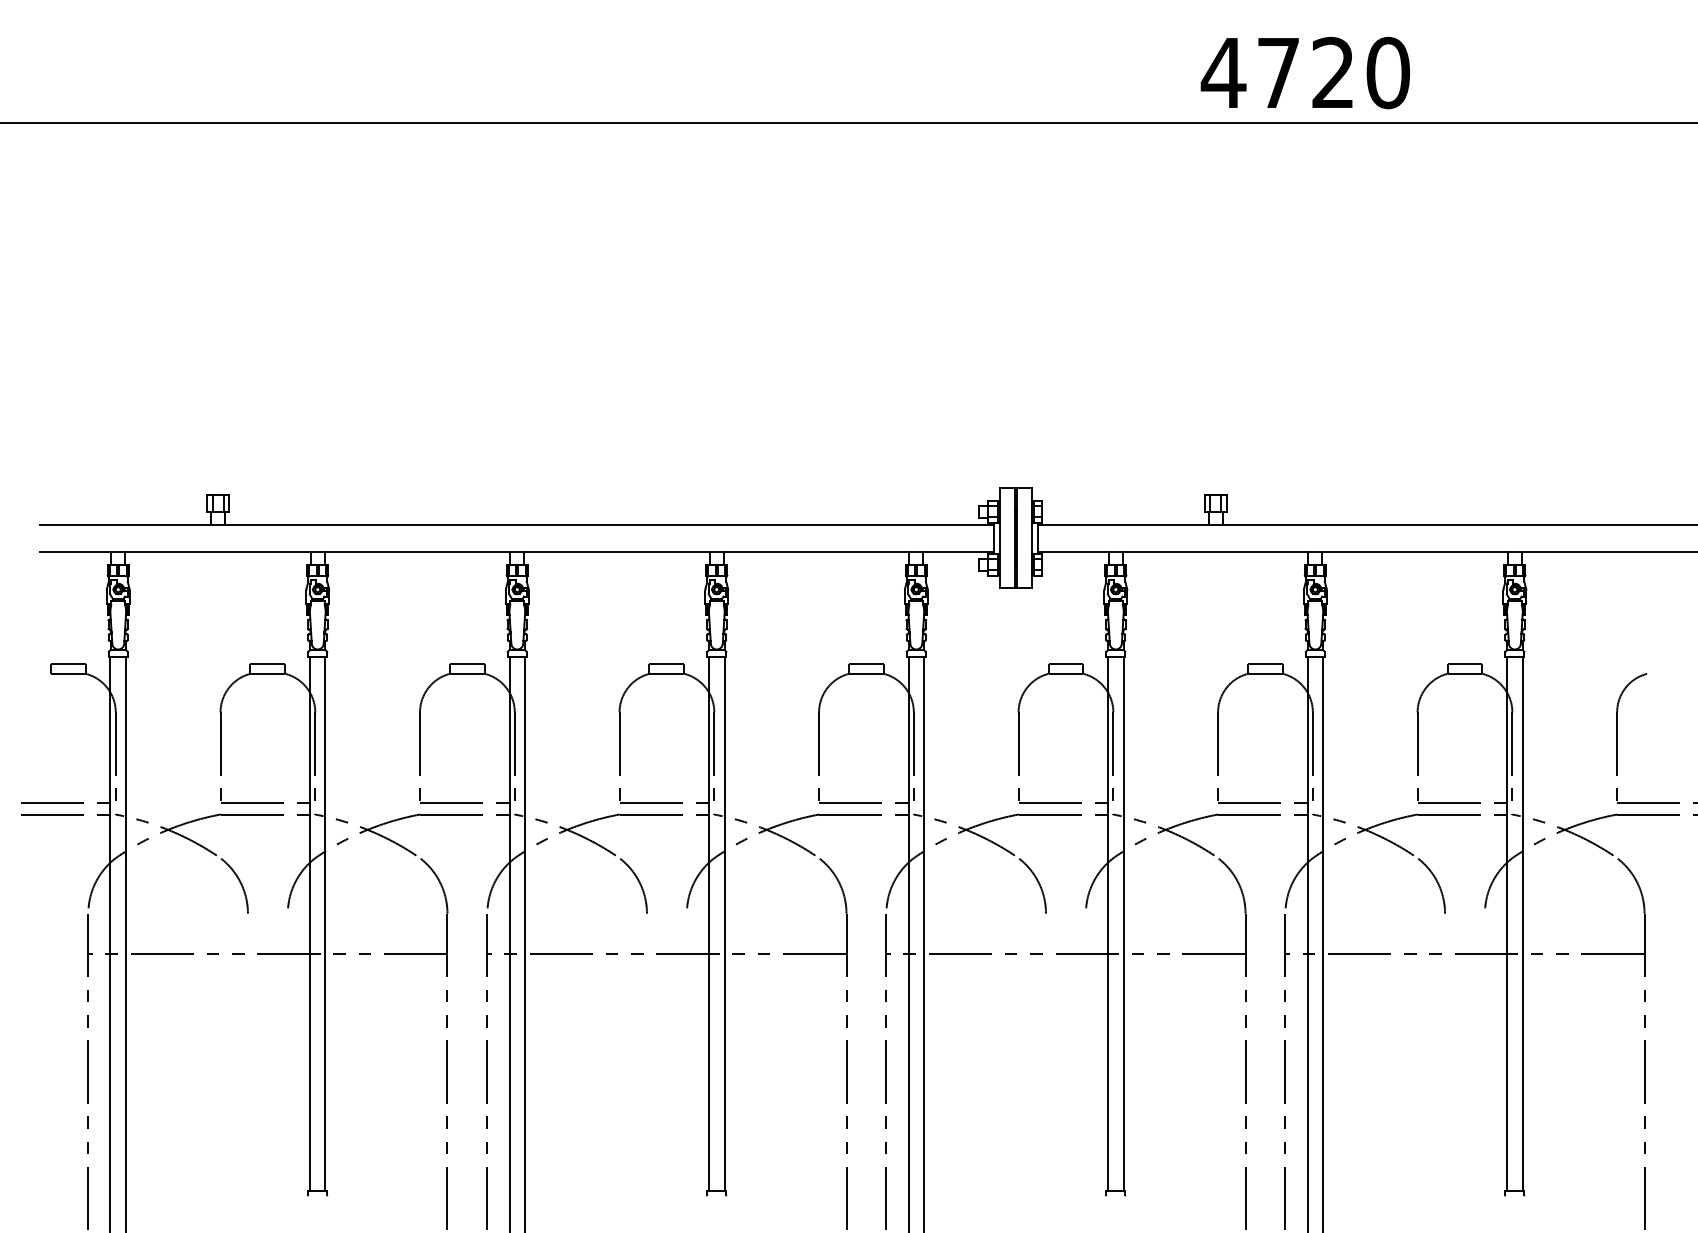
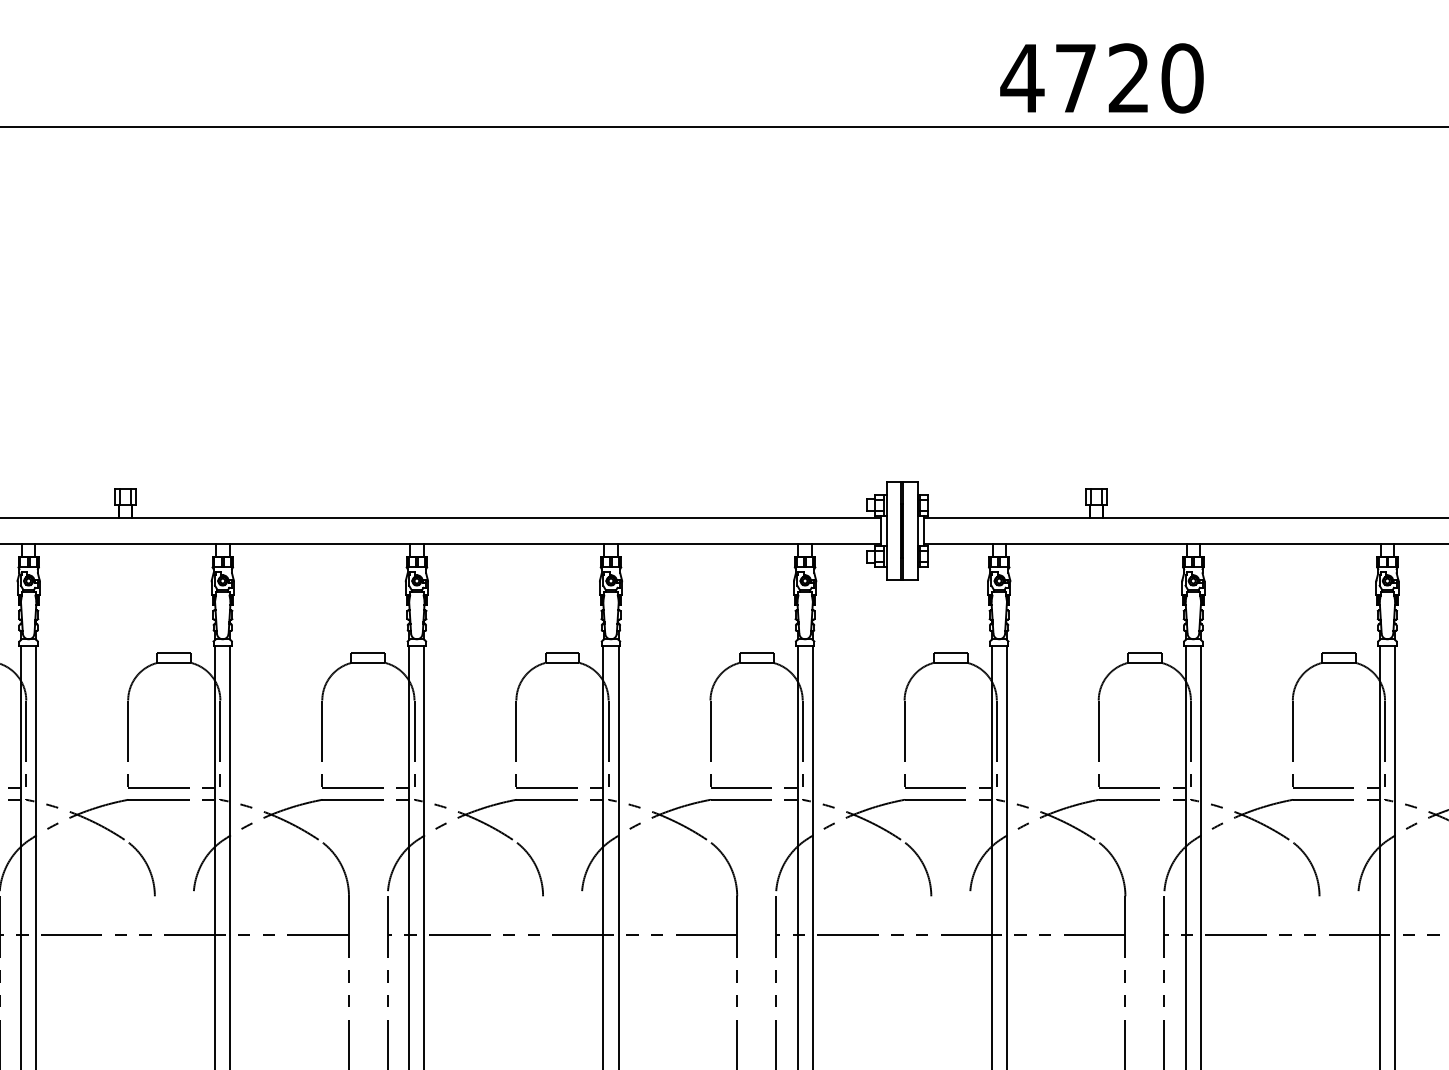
text: (1304, 72) -> (1101, 77), moved

